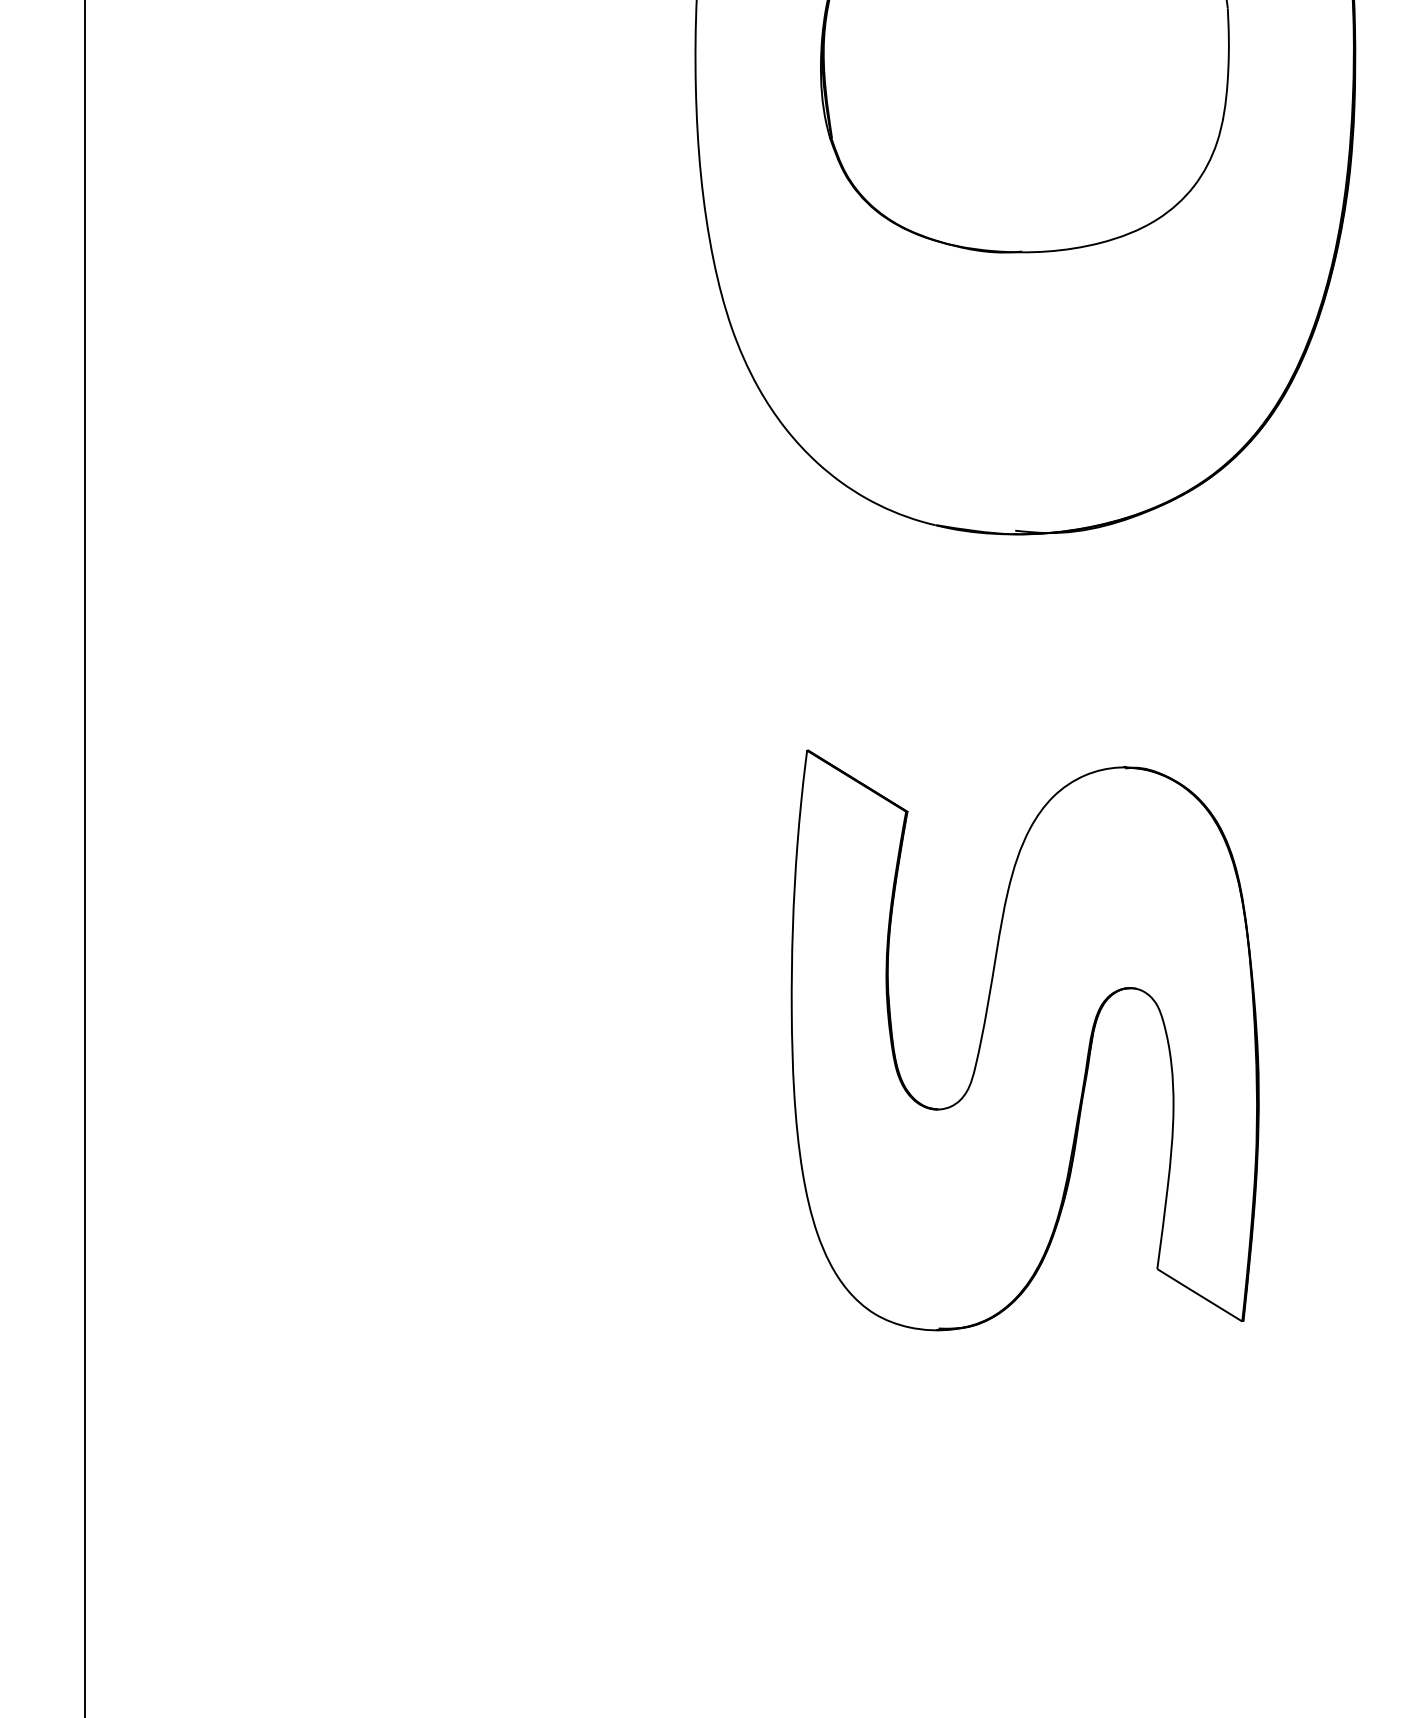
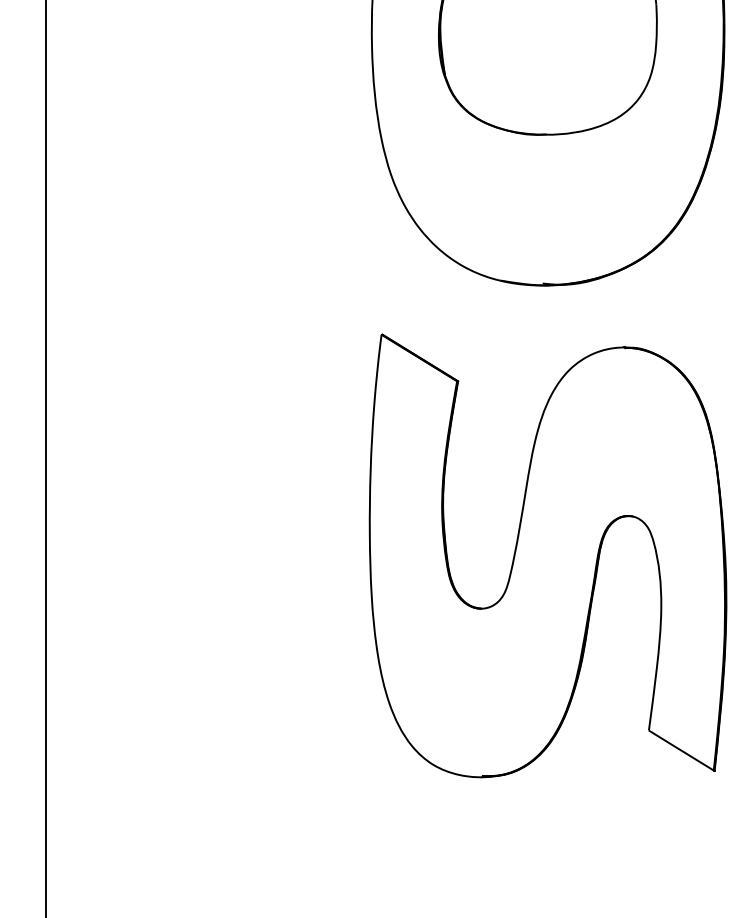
part: (1024, 1039) -> (547, 555), size x1.43

